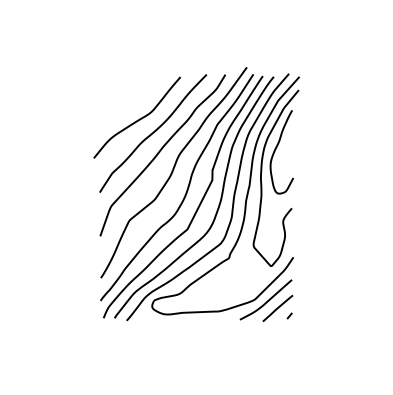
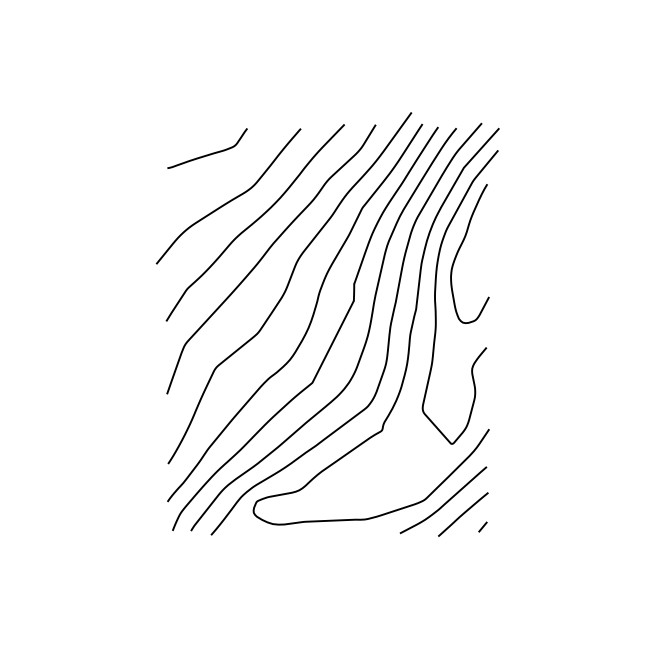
curve: (125, 91) -> (209, 152), added

